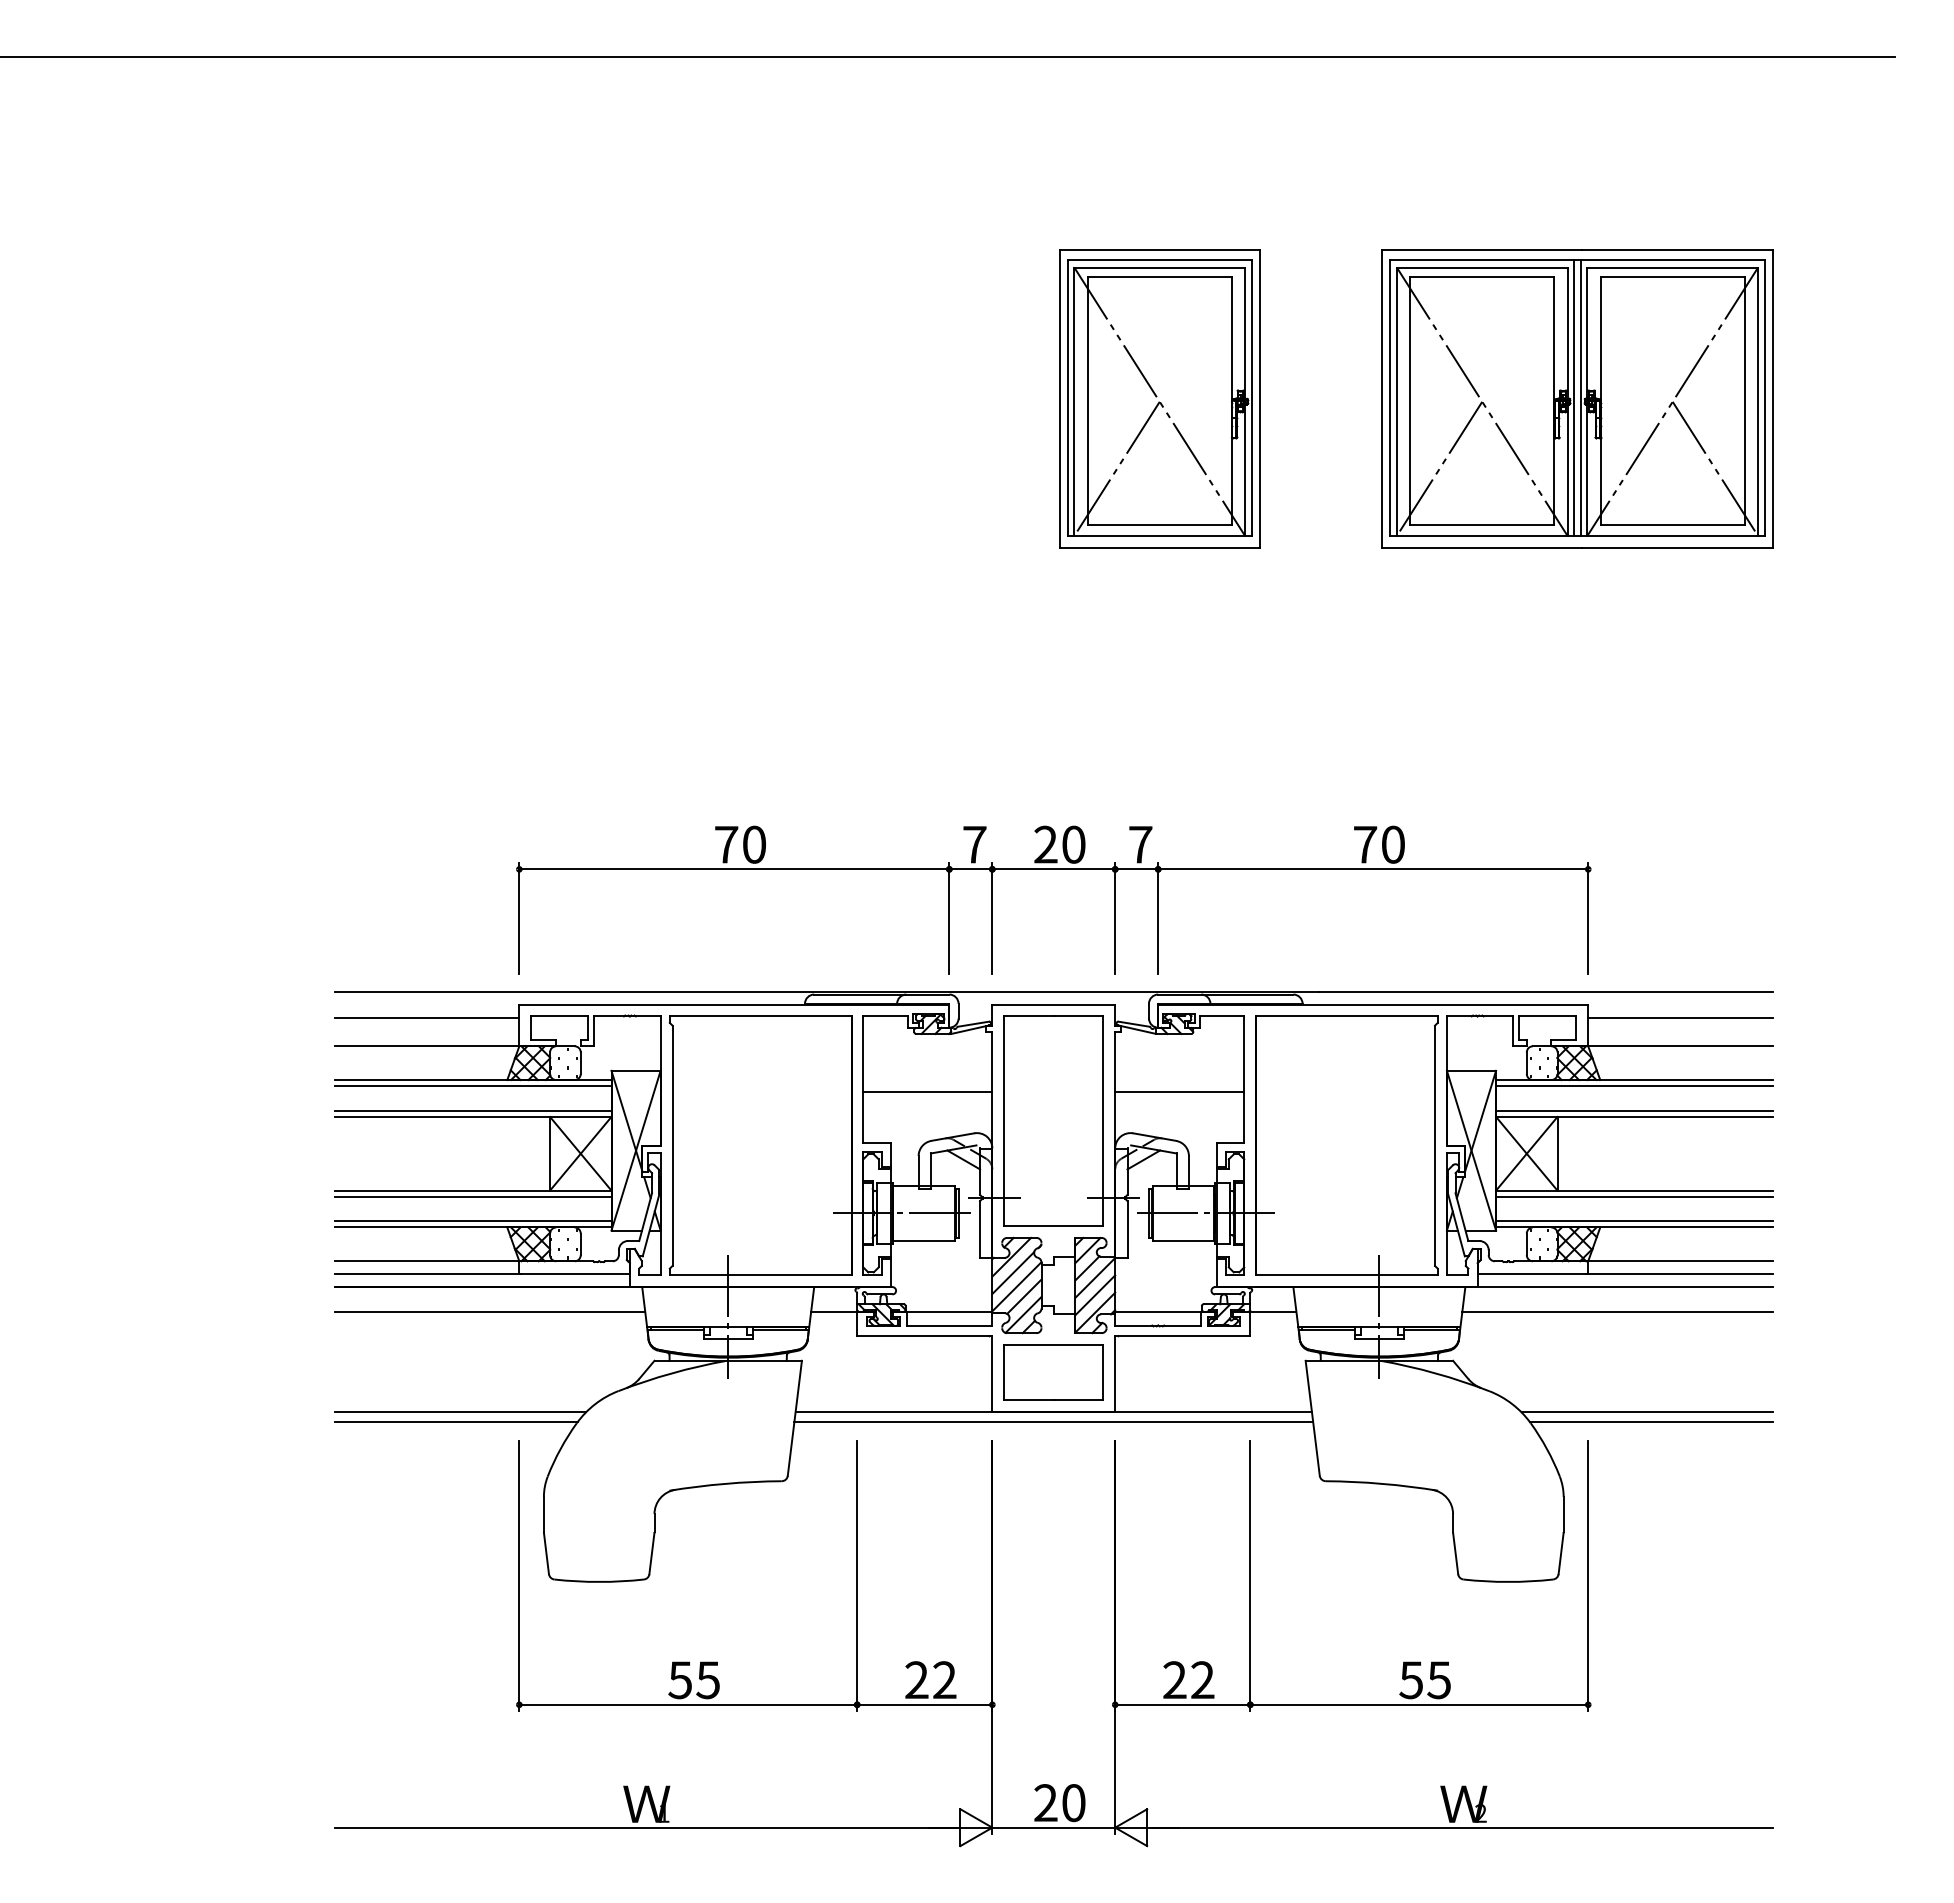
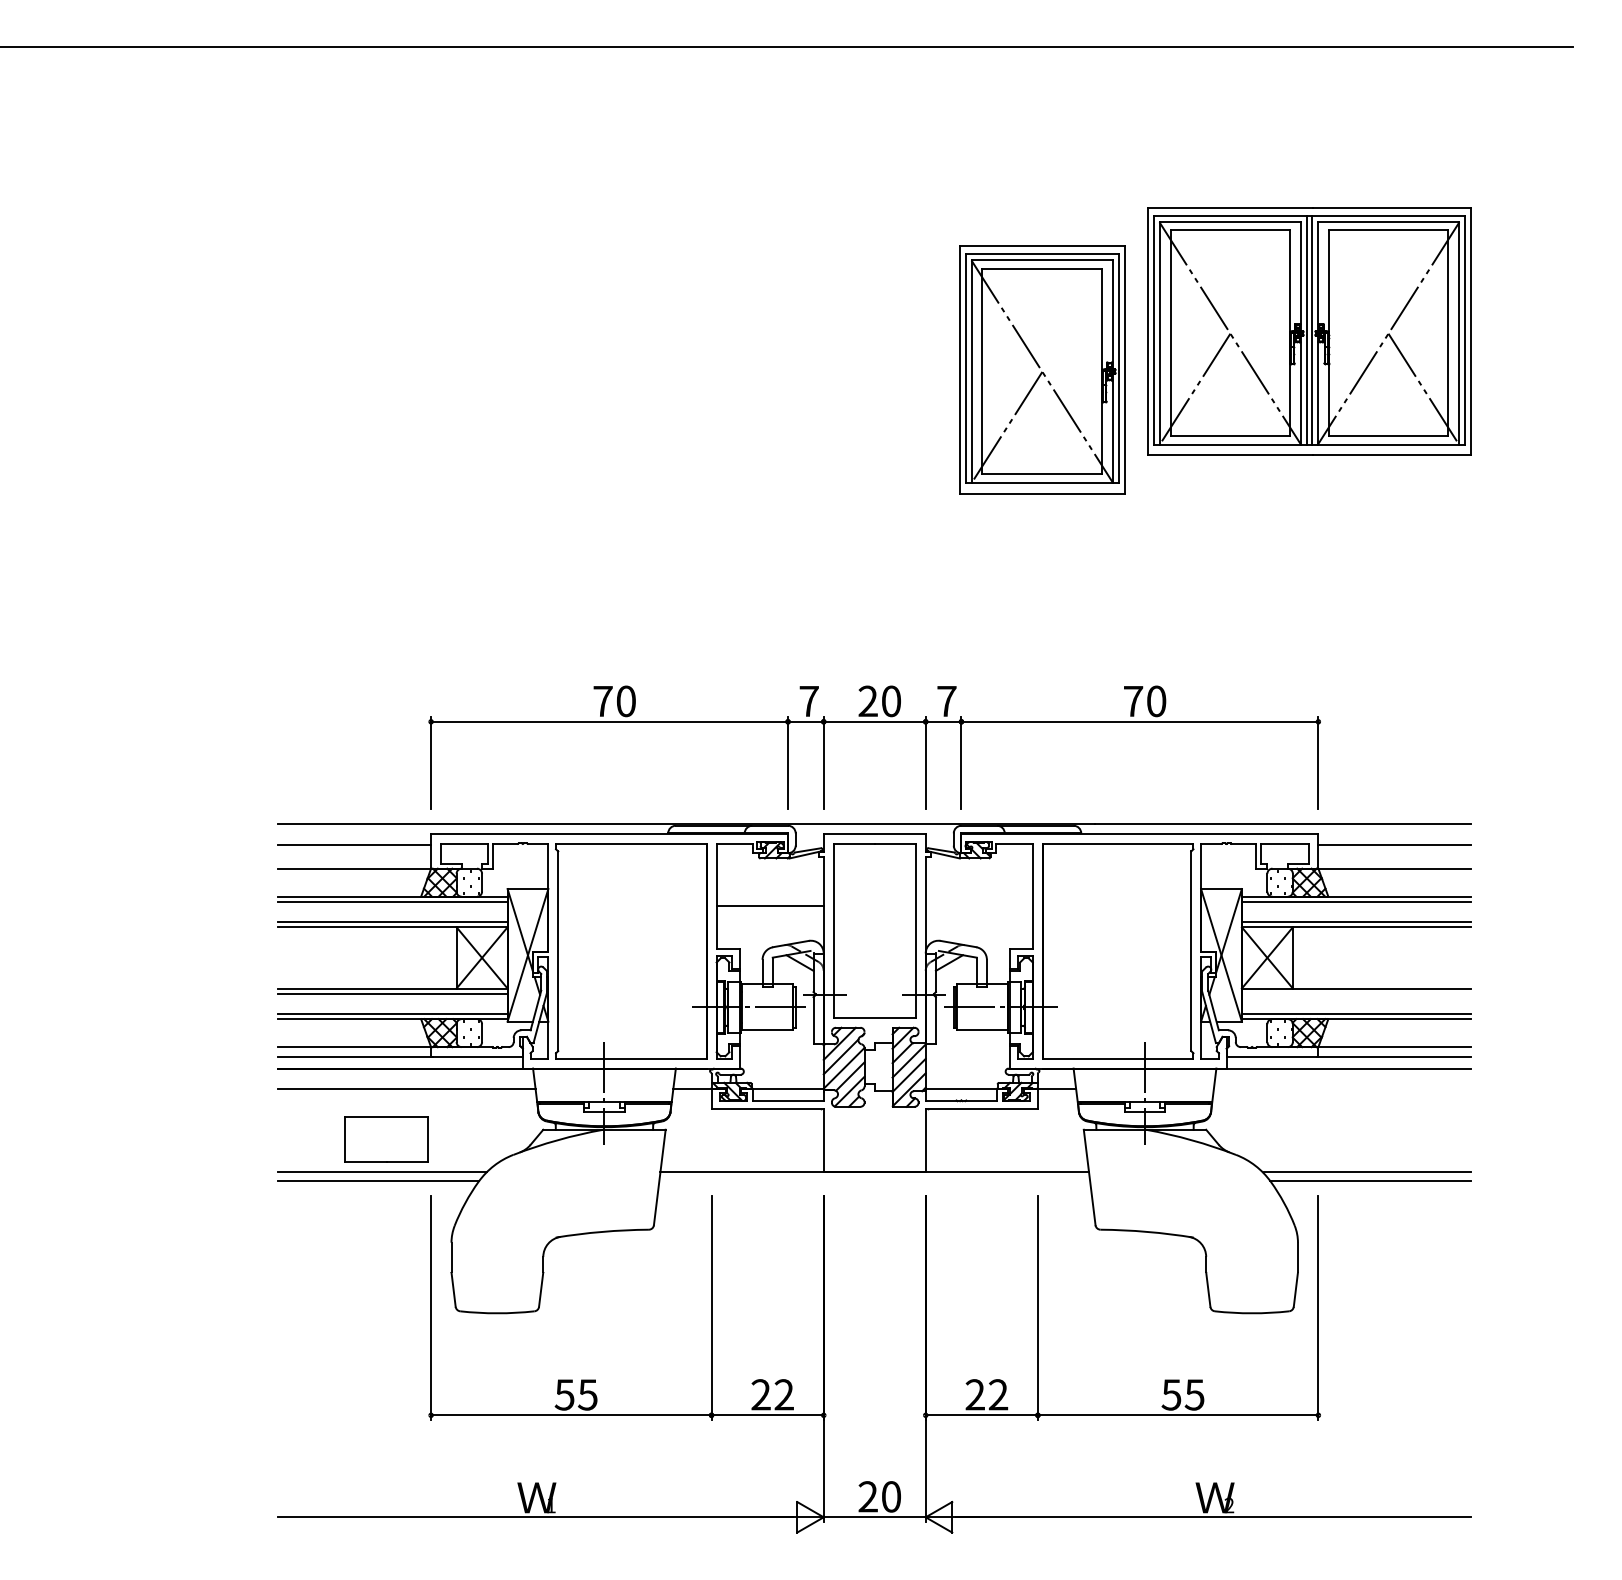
part: (1159, 398) -> (1042, 369), moved
line: (1179, 1091) -> (979, 906), removed
line: (1634, 1196) -> (1356, 993), removed
line: (1617, 1311) -> (1342, 1088), removed
part: (1053, 1372) -> (386, 1139), moved
line: (1053, 1422) -> (874, 1180), removed

